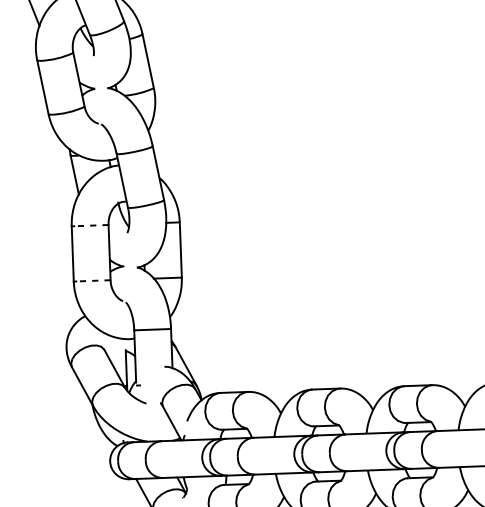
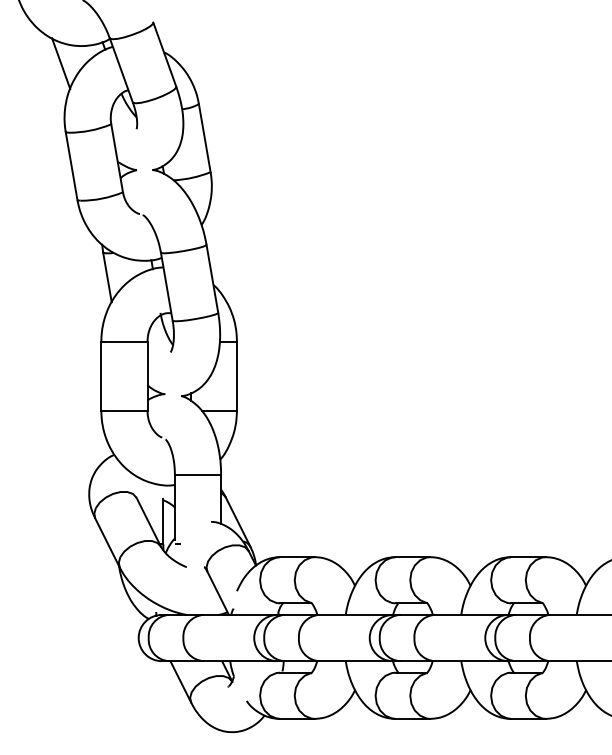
line: (91, 225) -> (125, 341), dashed -> solid
line: (93, 280) -> (125, 410), dashed -> solid

